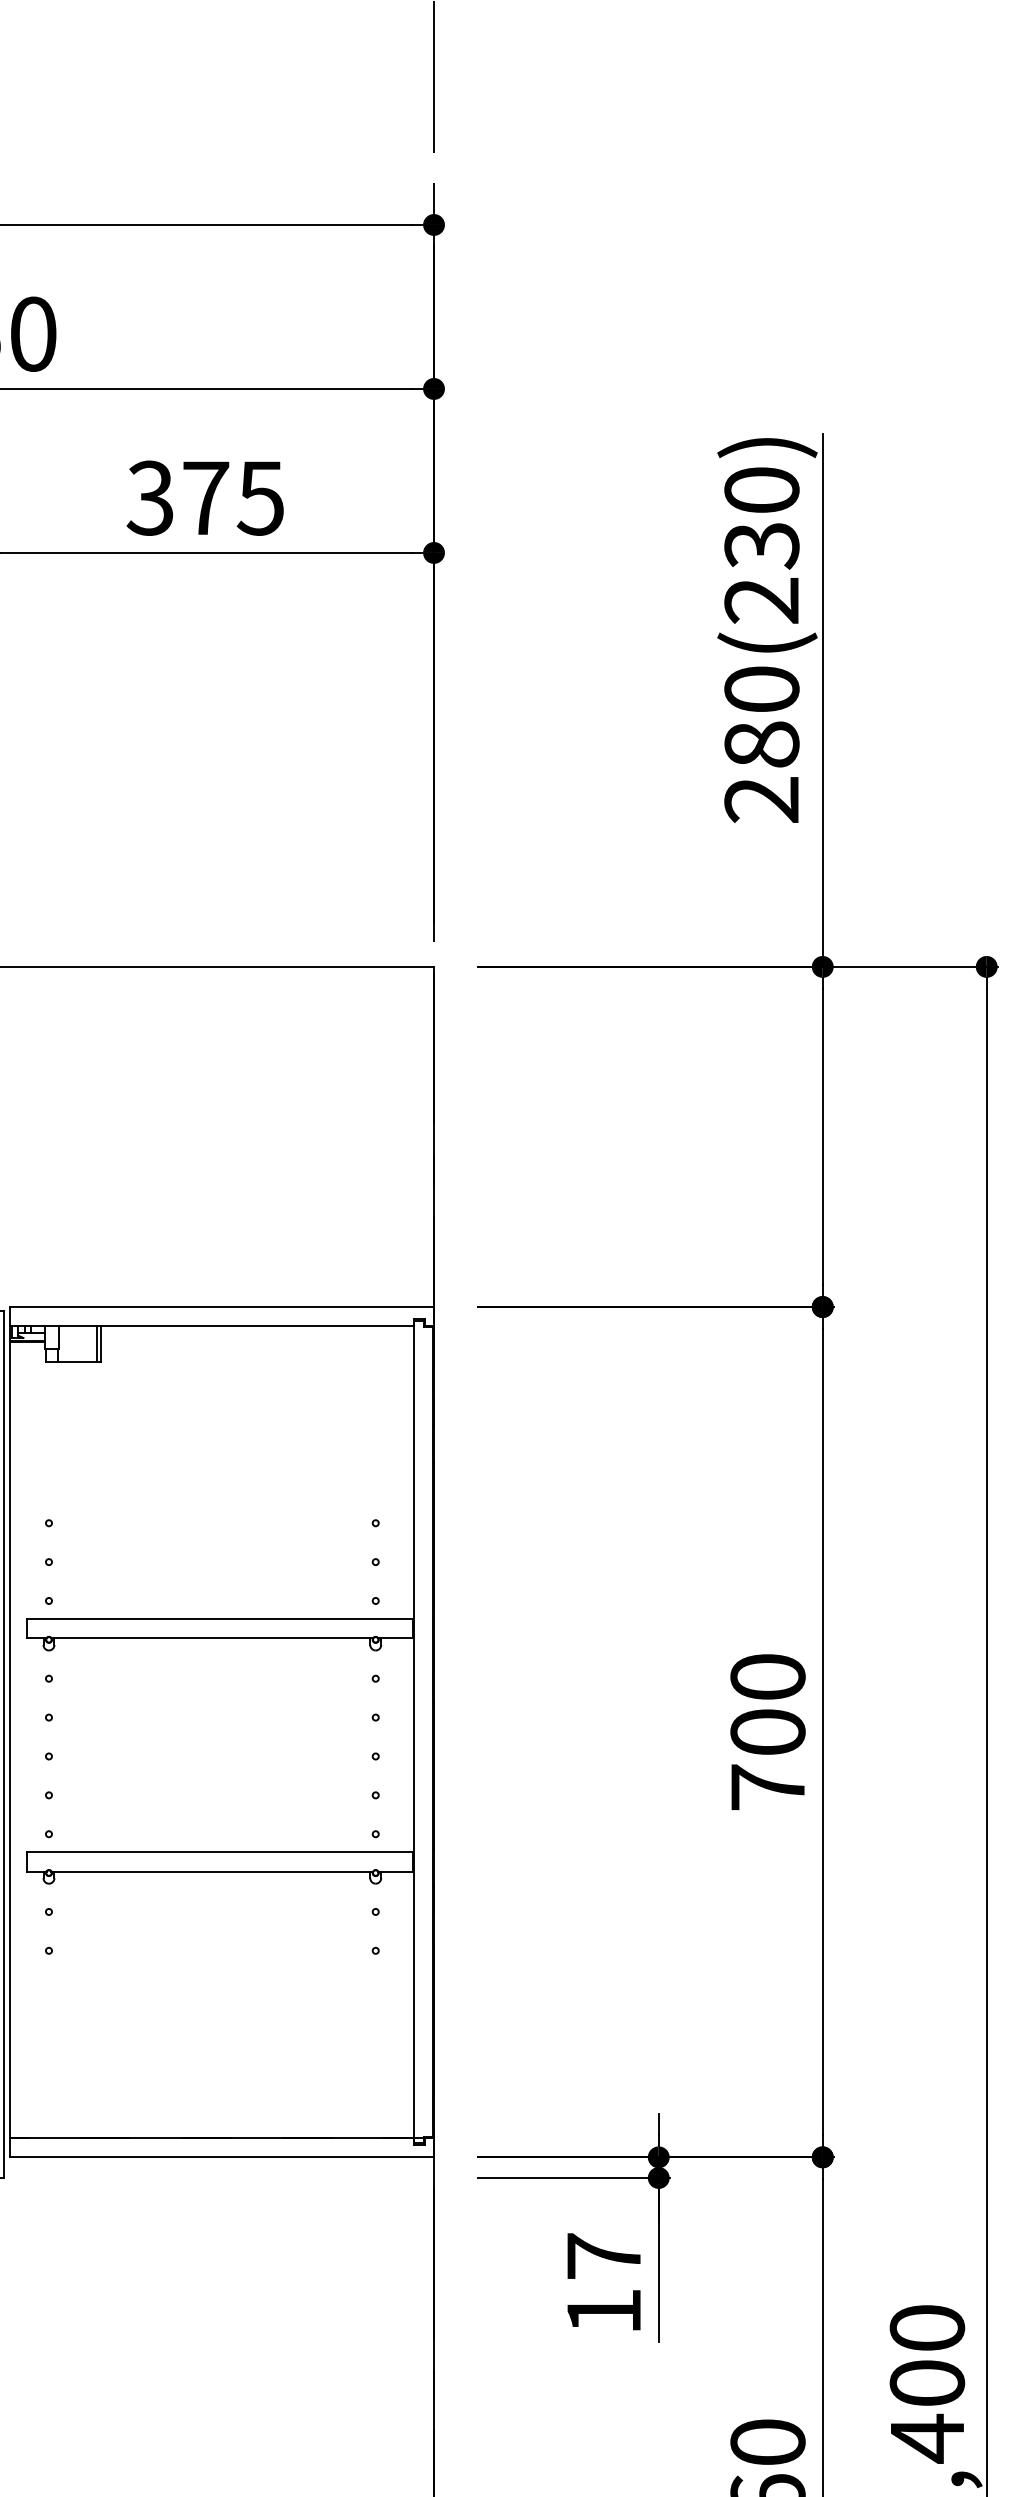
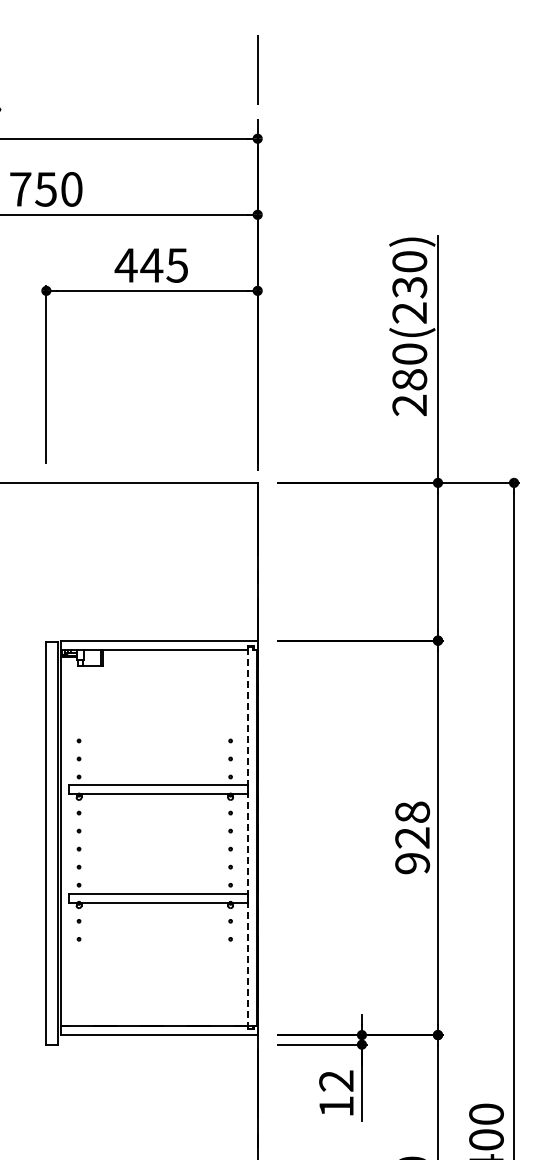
text: (177, 498) -> (138, 265), 375 -> 445
line: (414, 1731) -> (248, 837), solid -> dashed
text: (767, 1731) -> (412, 837), 700 -> 928
text: (603, 2255) -> (336, 1080), 17 -> 12

